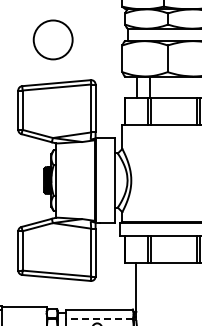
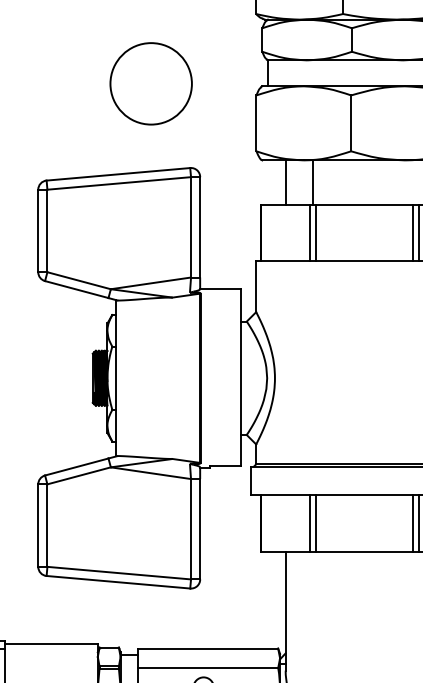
circle: (52, 39) -> (149, 82), moved
line: (99, 318) -> (208, 667), dashed -> solid

